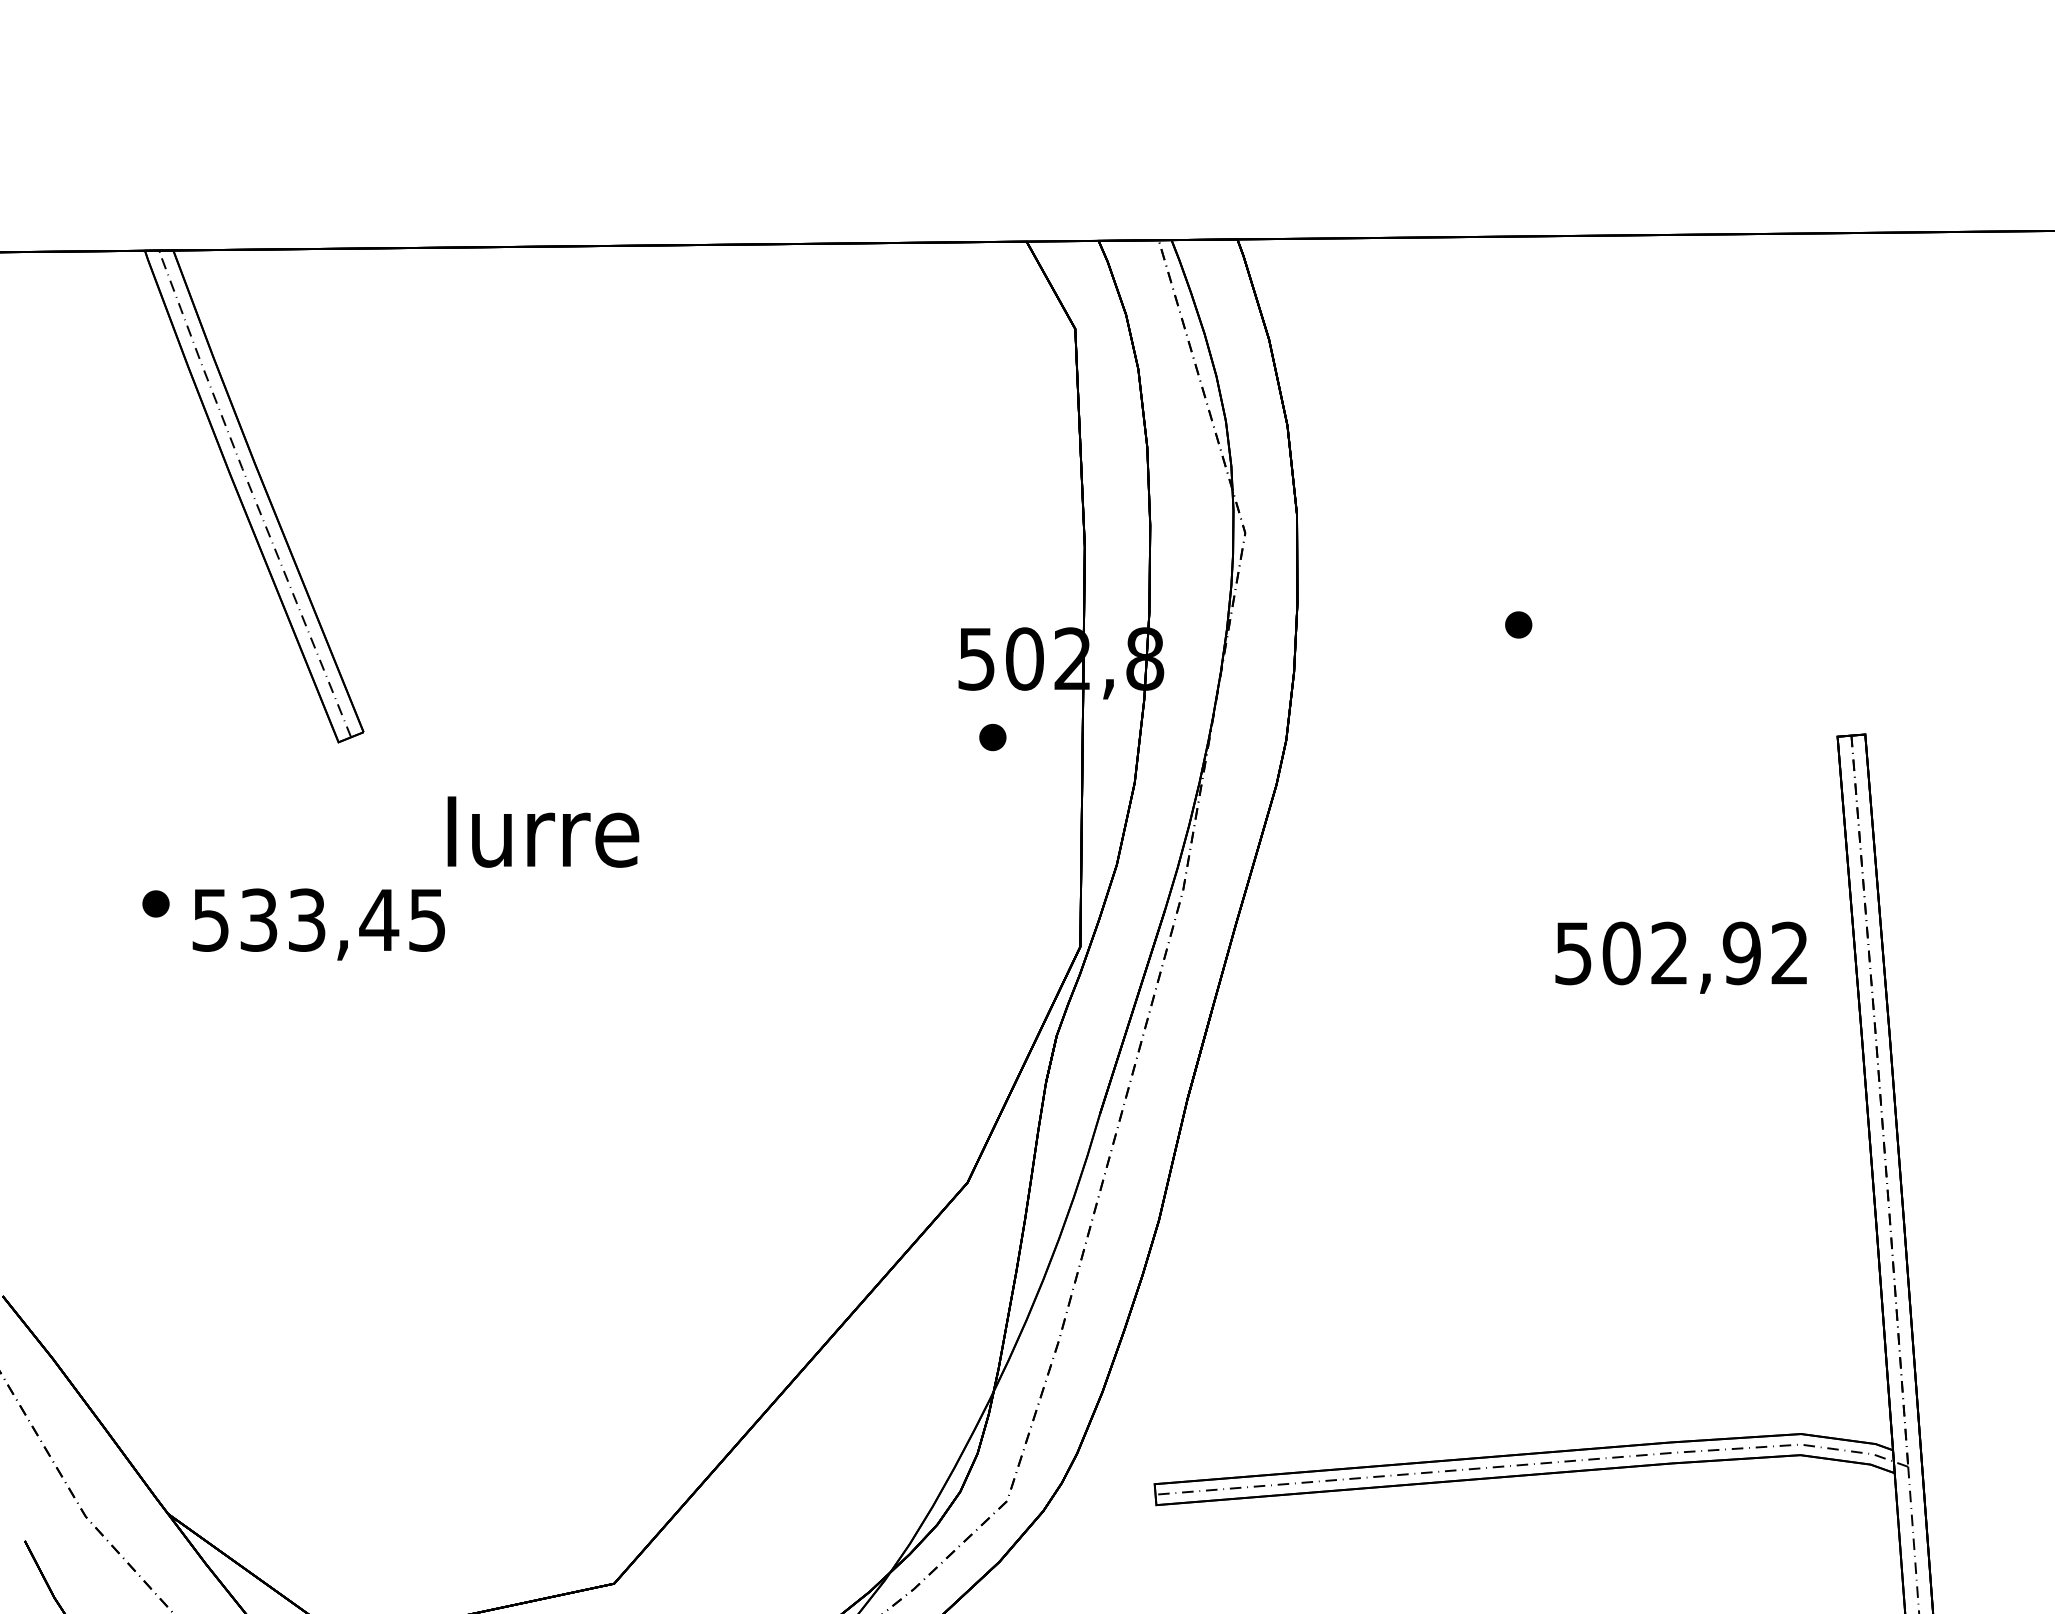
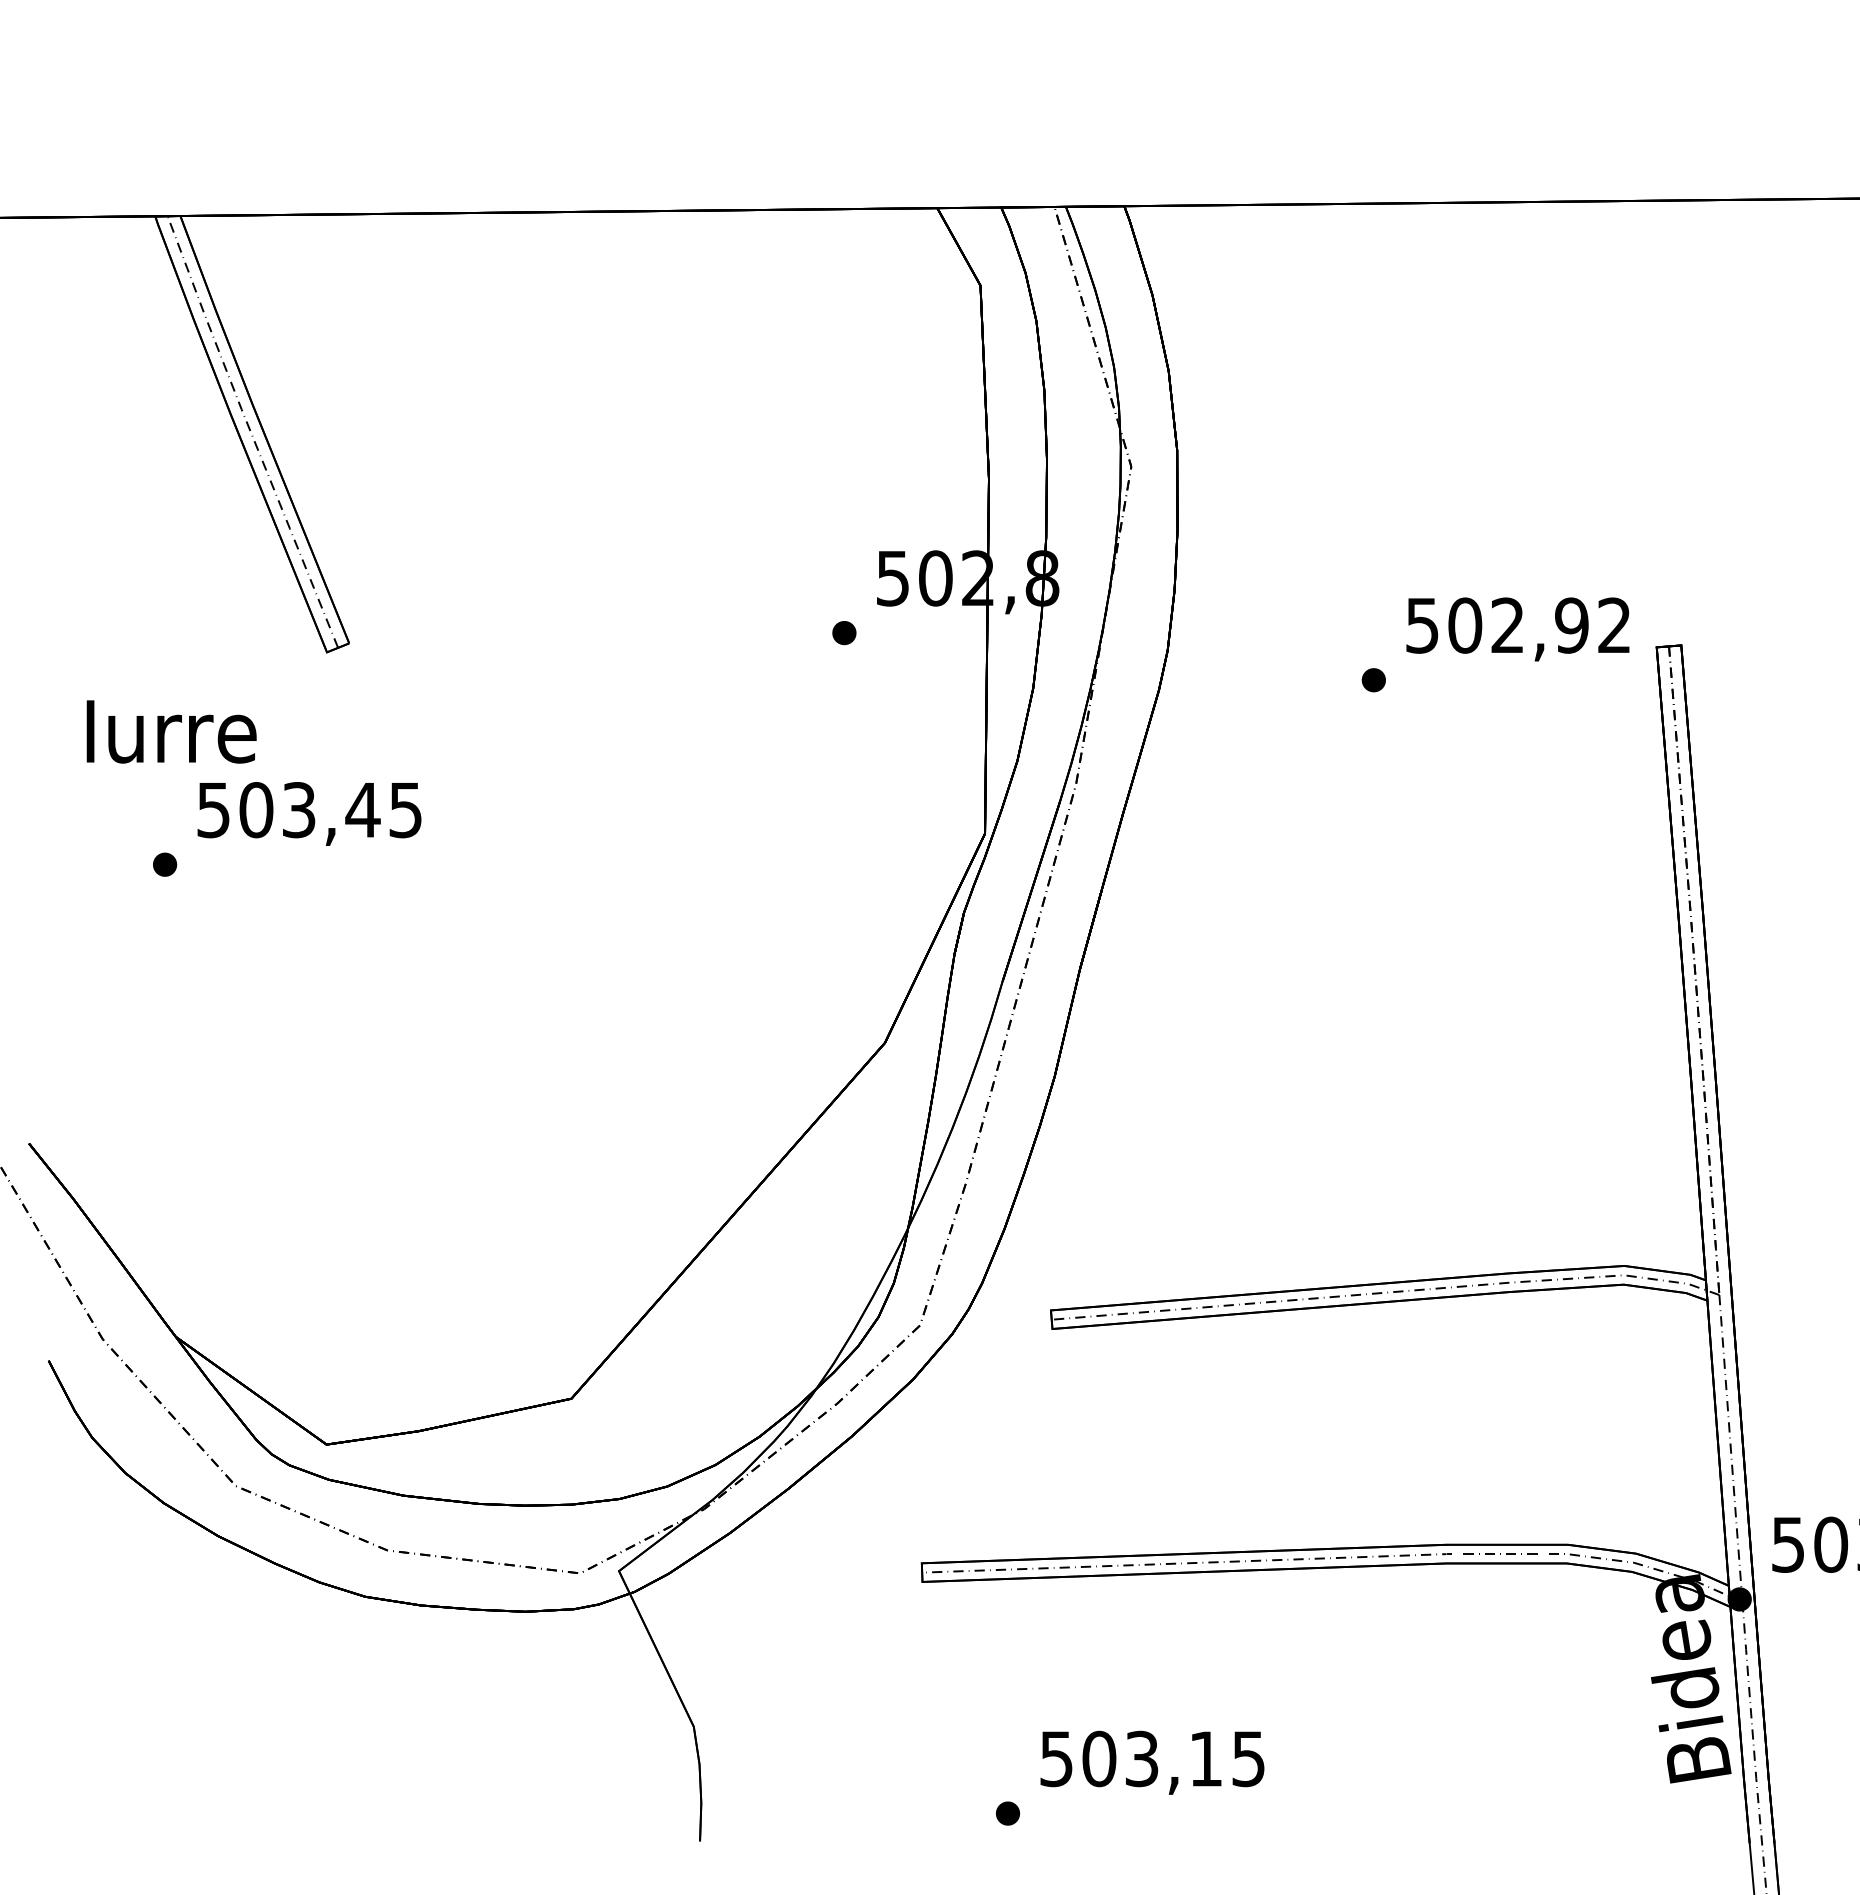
part: (1518, 625) -> (1373, 680), moved
part: (992, 737) -> (844, 633), moved
text: (543, 831) -> (171, 731), moved
part: (156, 903) -> (165, 864), moved
text: (259, 920) -> (256, 810), 533,45 -> 503,45
text: (1680, 957) -> (1517, 629), moved

